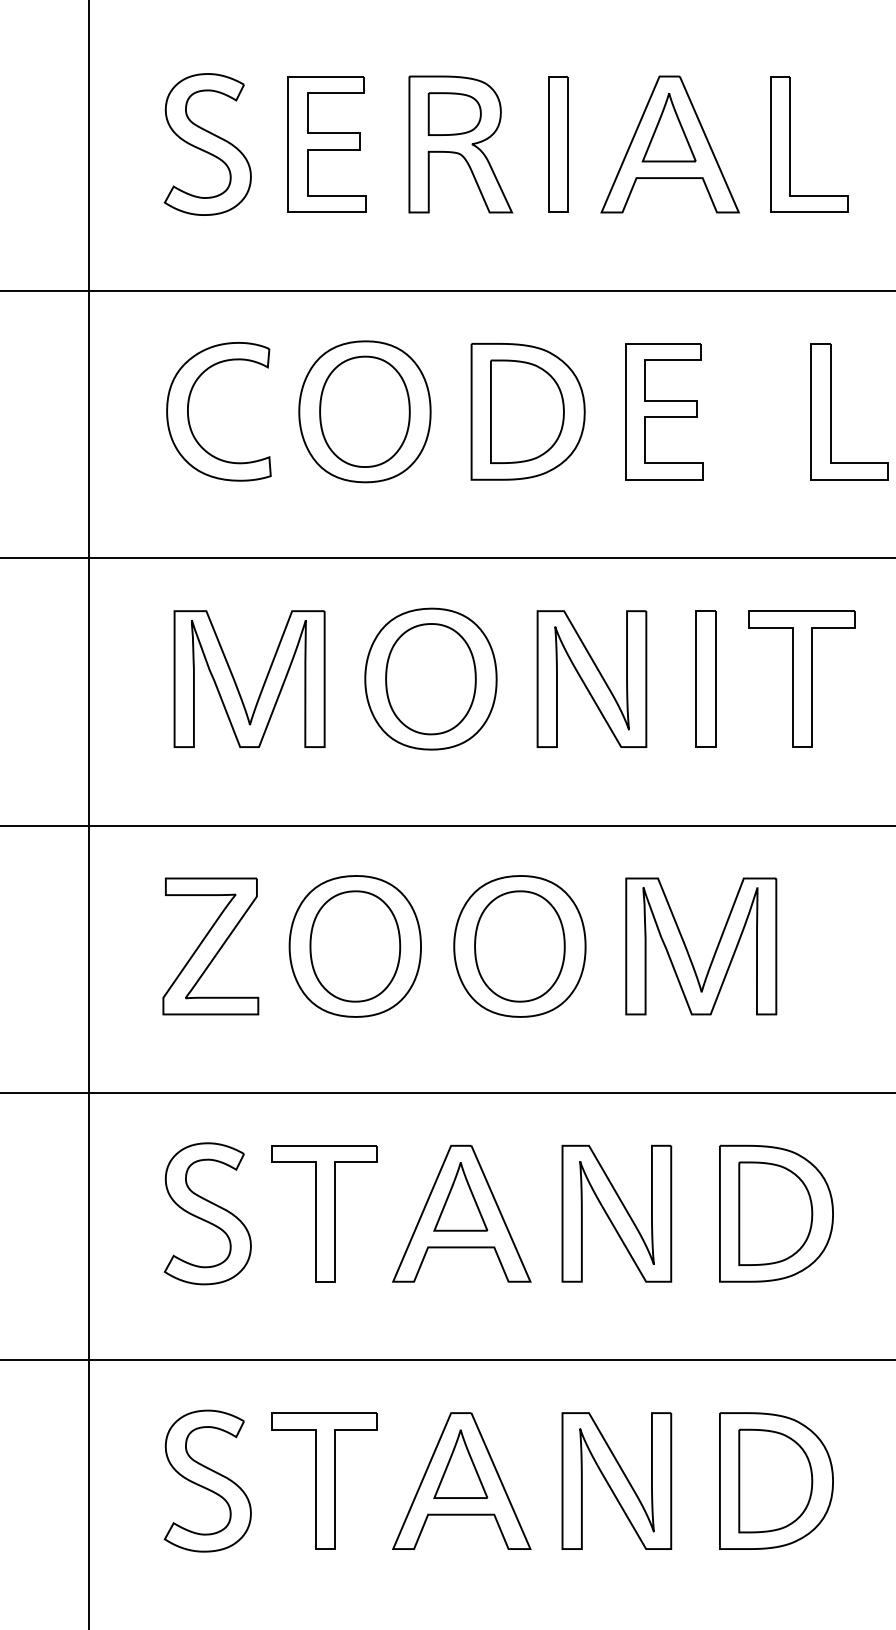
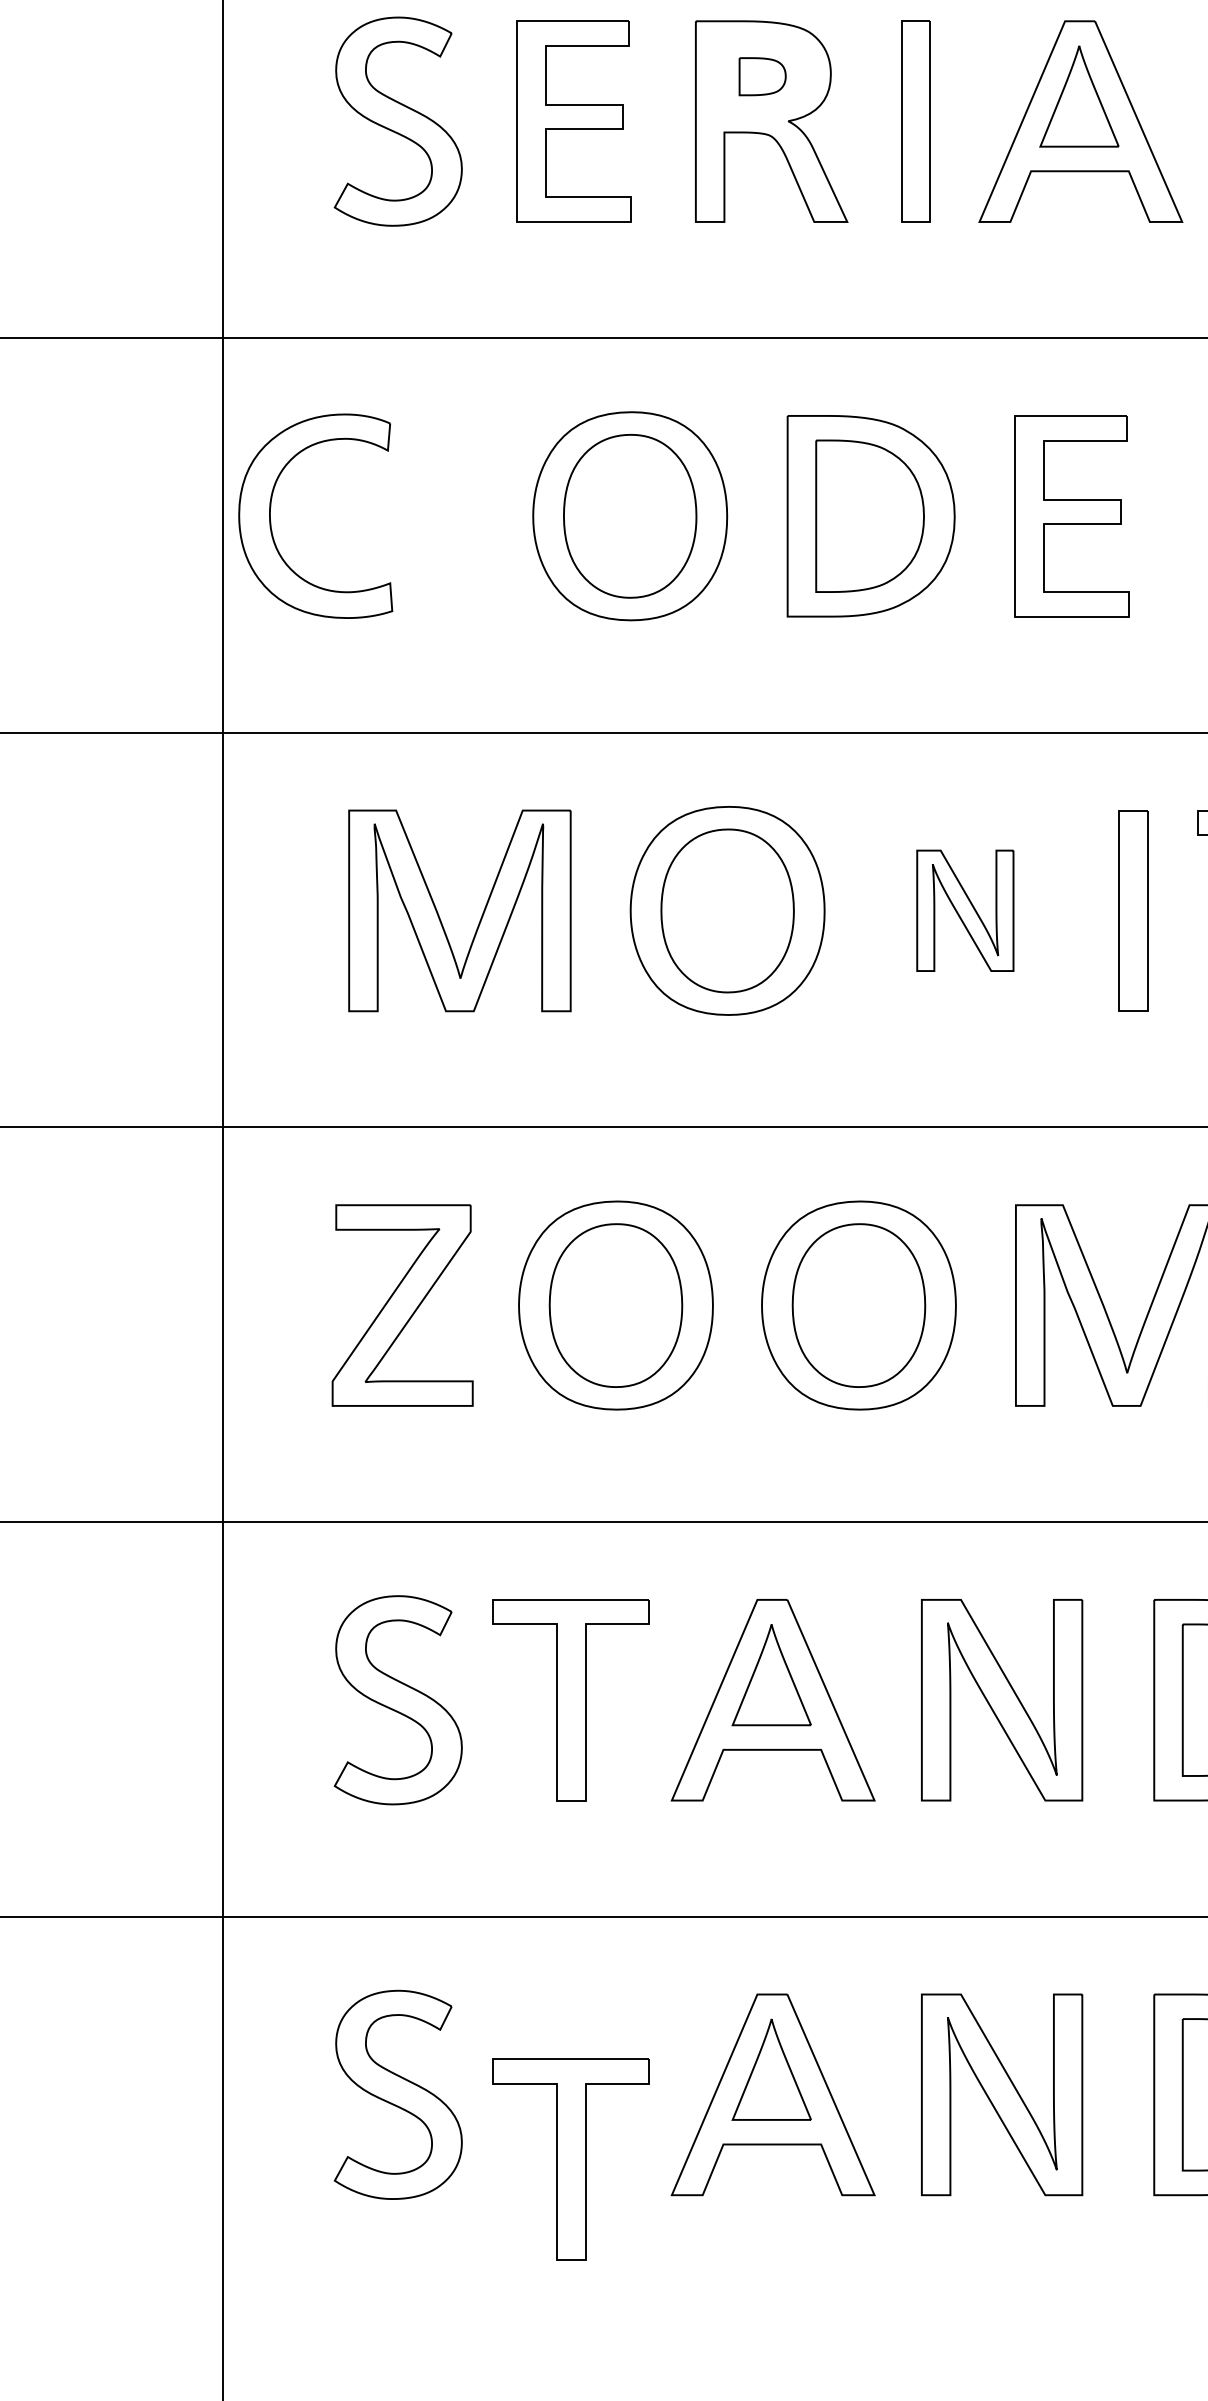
part: (454, 113) -> (762, 75), size x0.6
part: (189, 416) -> (272, 523), moved
part: (591, 678) -> (964, 909), size x0.6
part: (324, 1480) -> (570, 2158), moved

